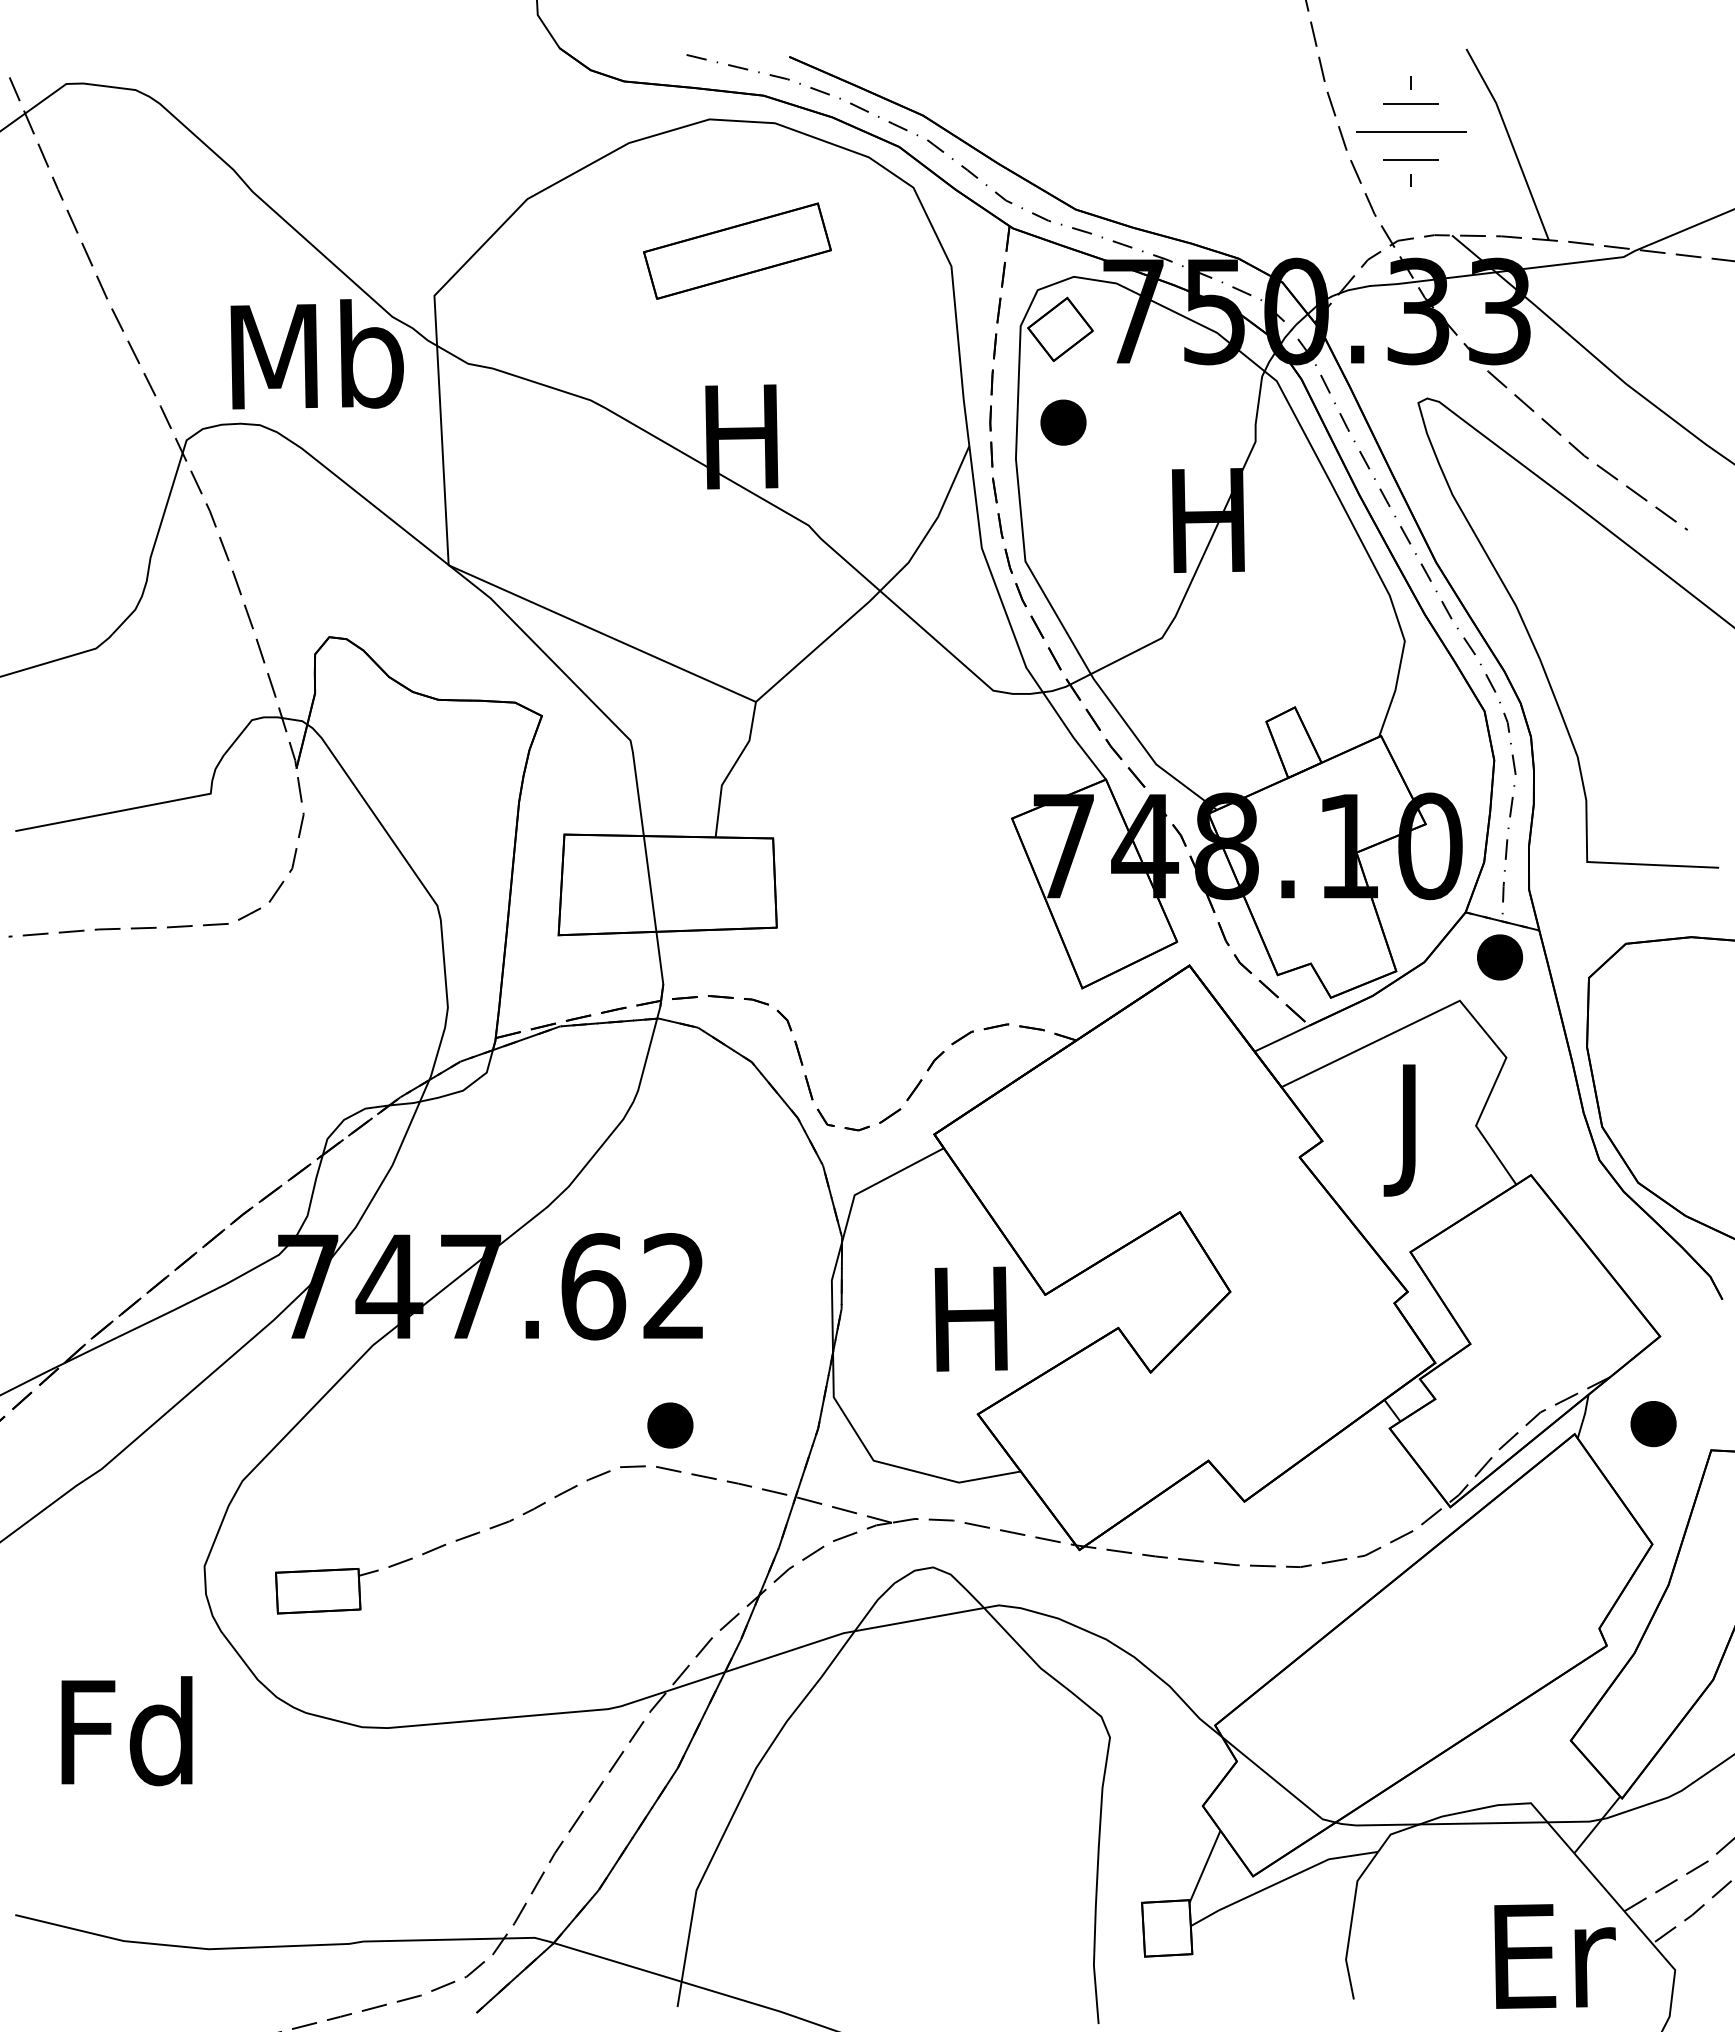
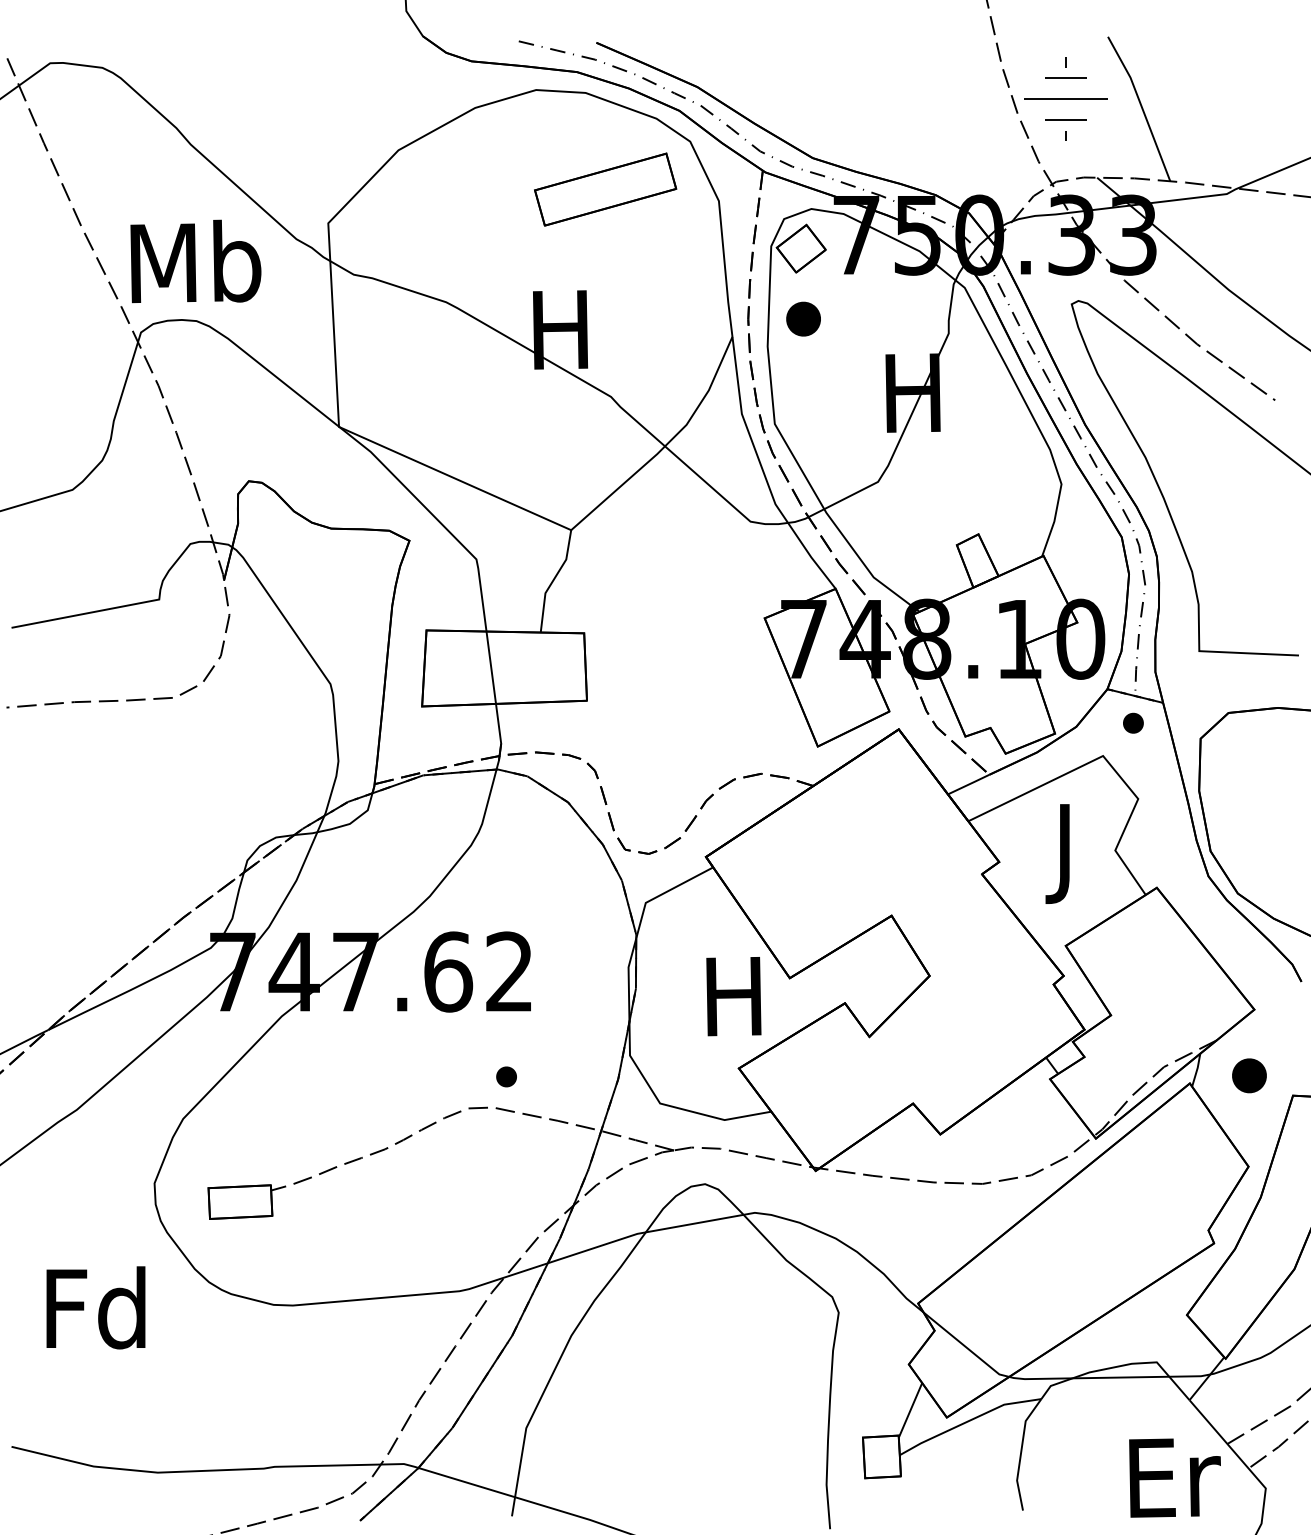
part: (737, 250) -> (605, 189), moved
text: (316, 354) -> (195, 261), moved
part: (1499, 957) -> (1133, 723), size x0.6
part: (670, 1425) -> (506, 1076), size x0.6

